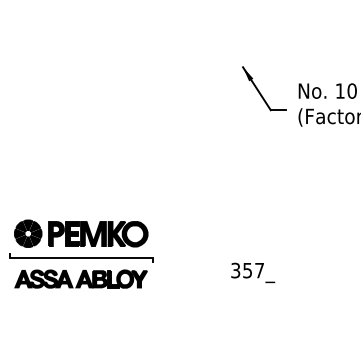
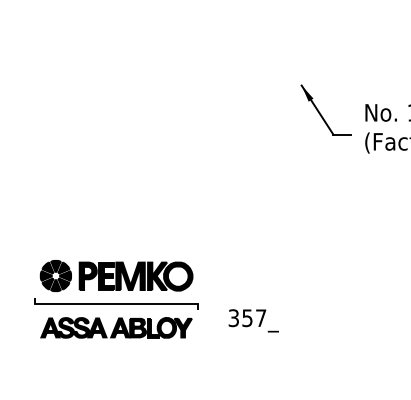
text: (253, 272) -> (254, 320), moved

